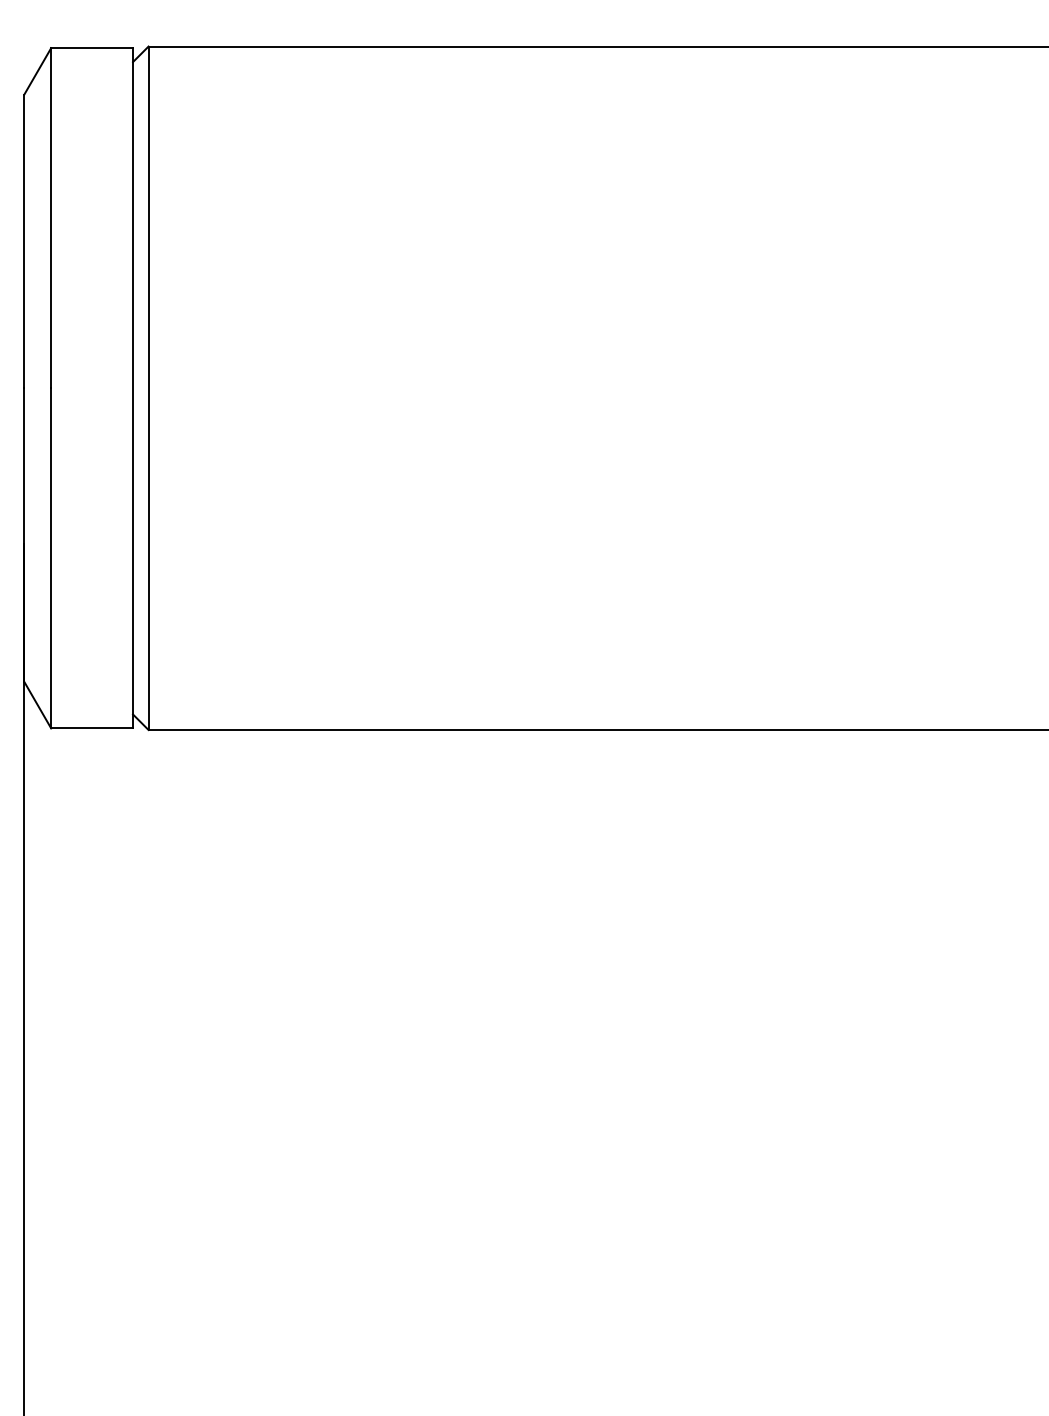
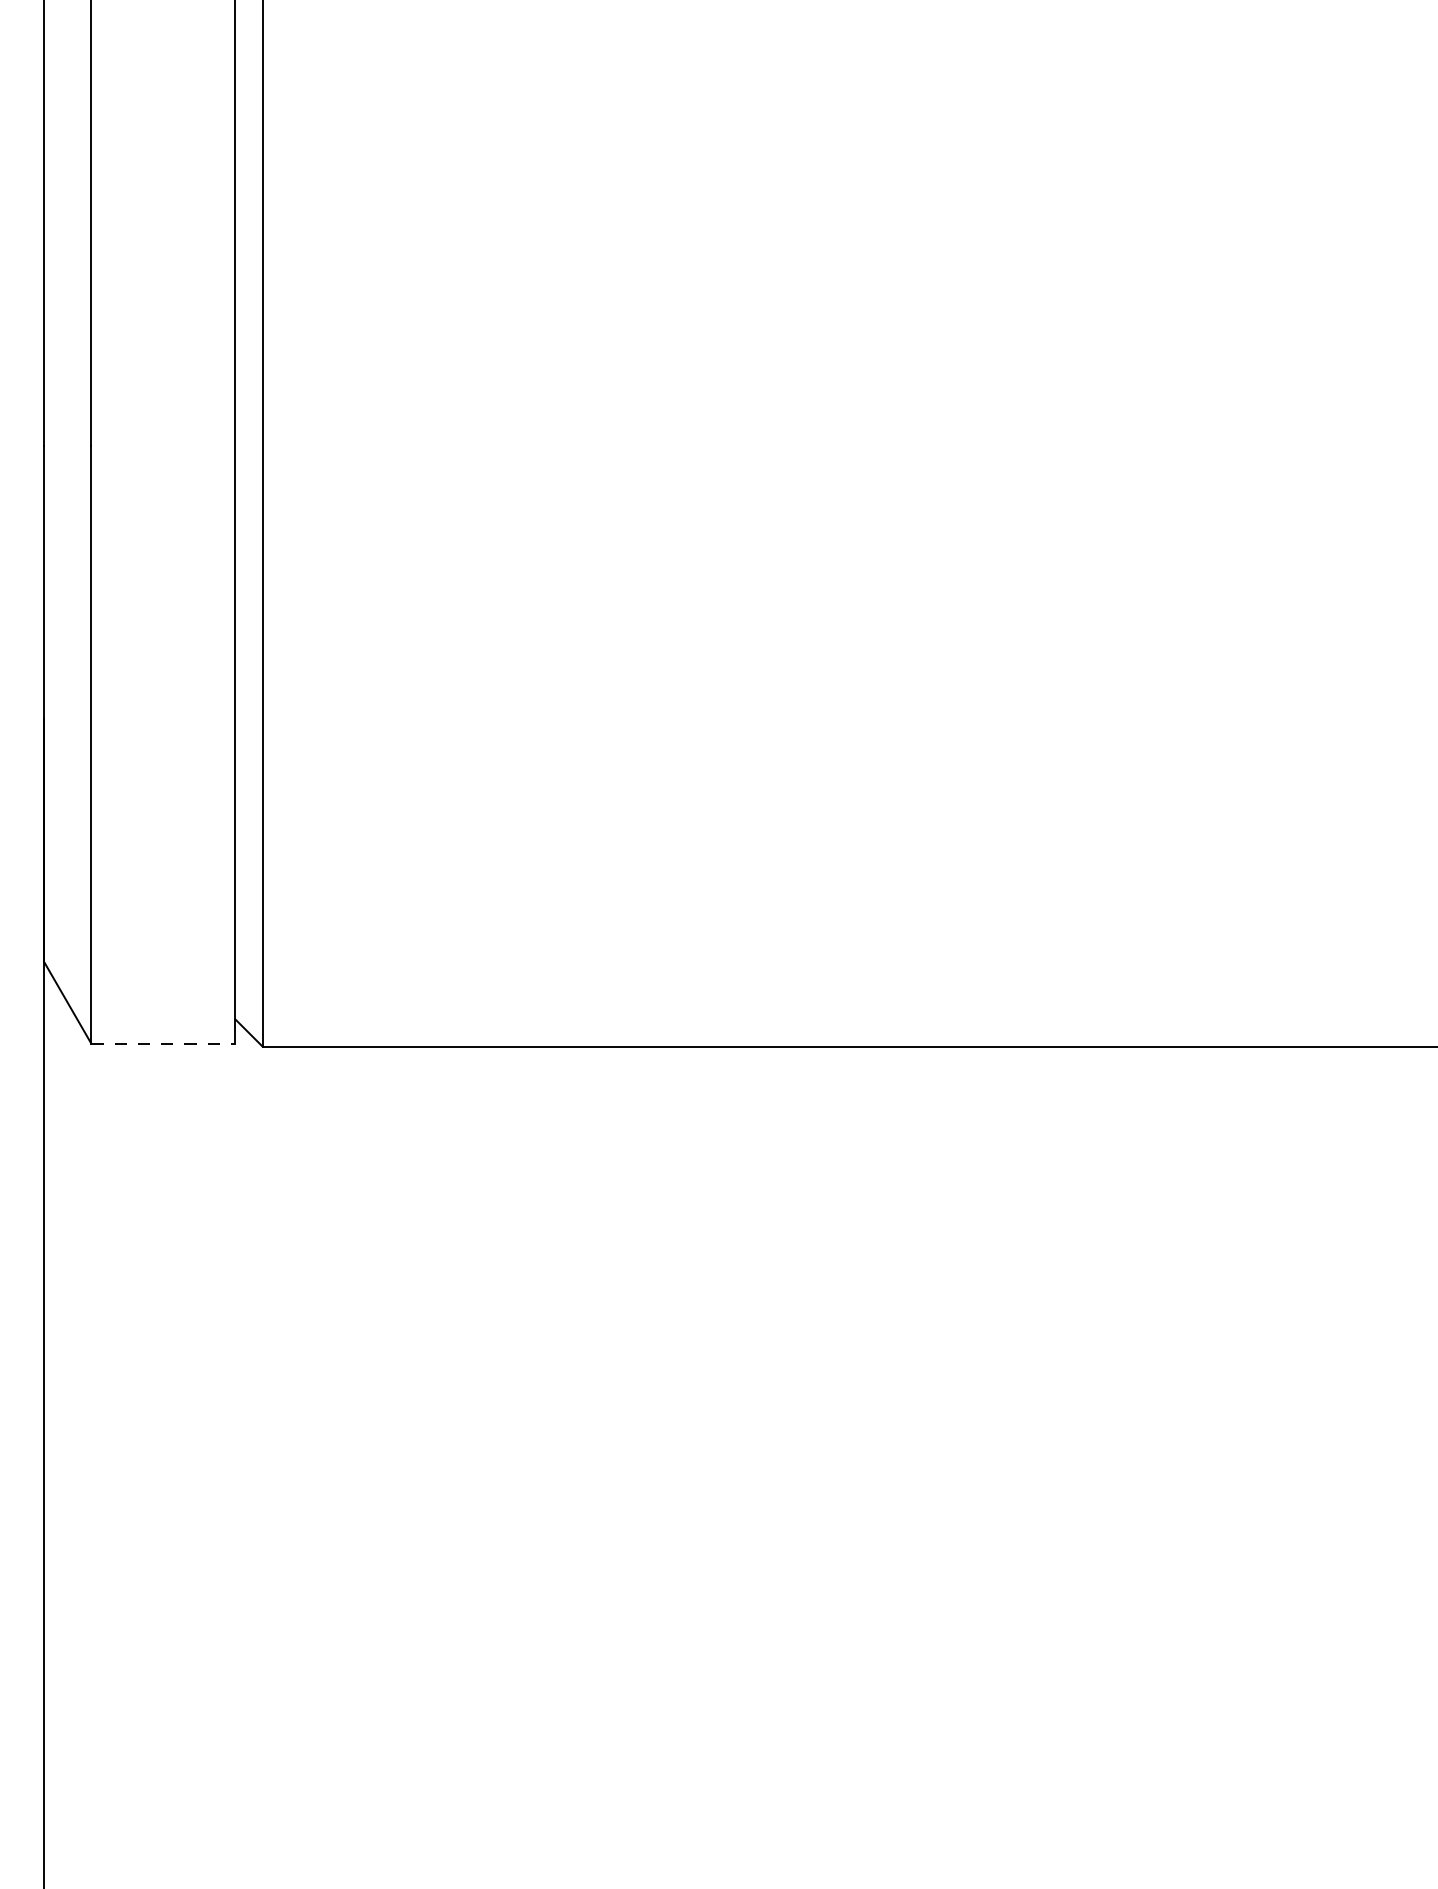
line: (92, 728) -> (163, 1043), solid -> dashed

